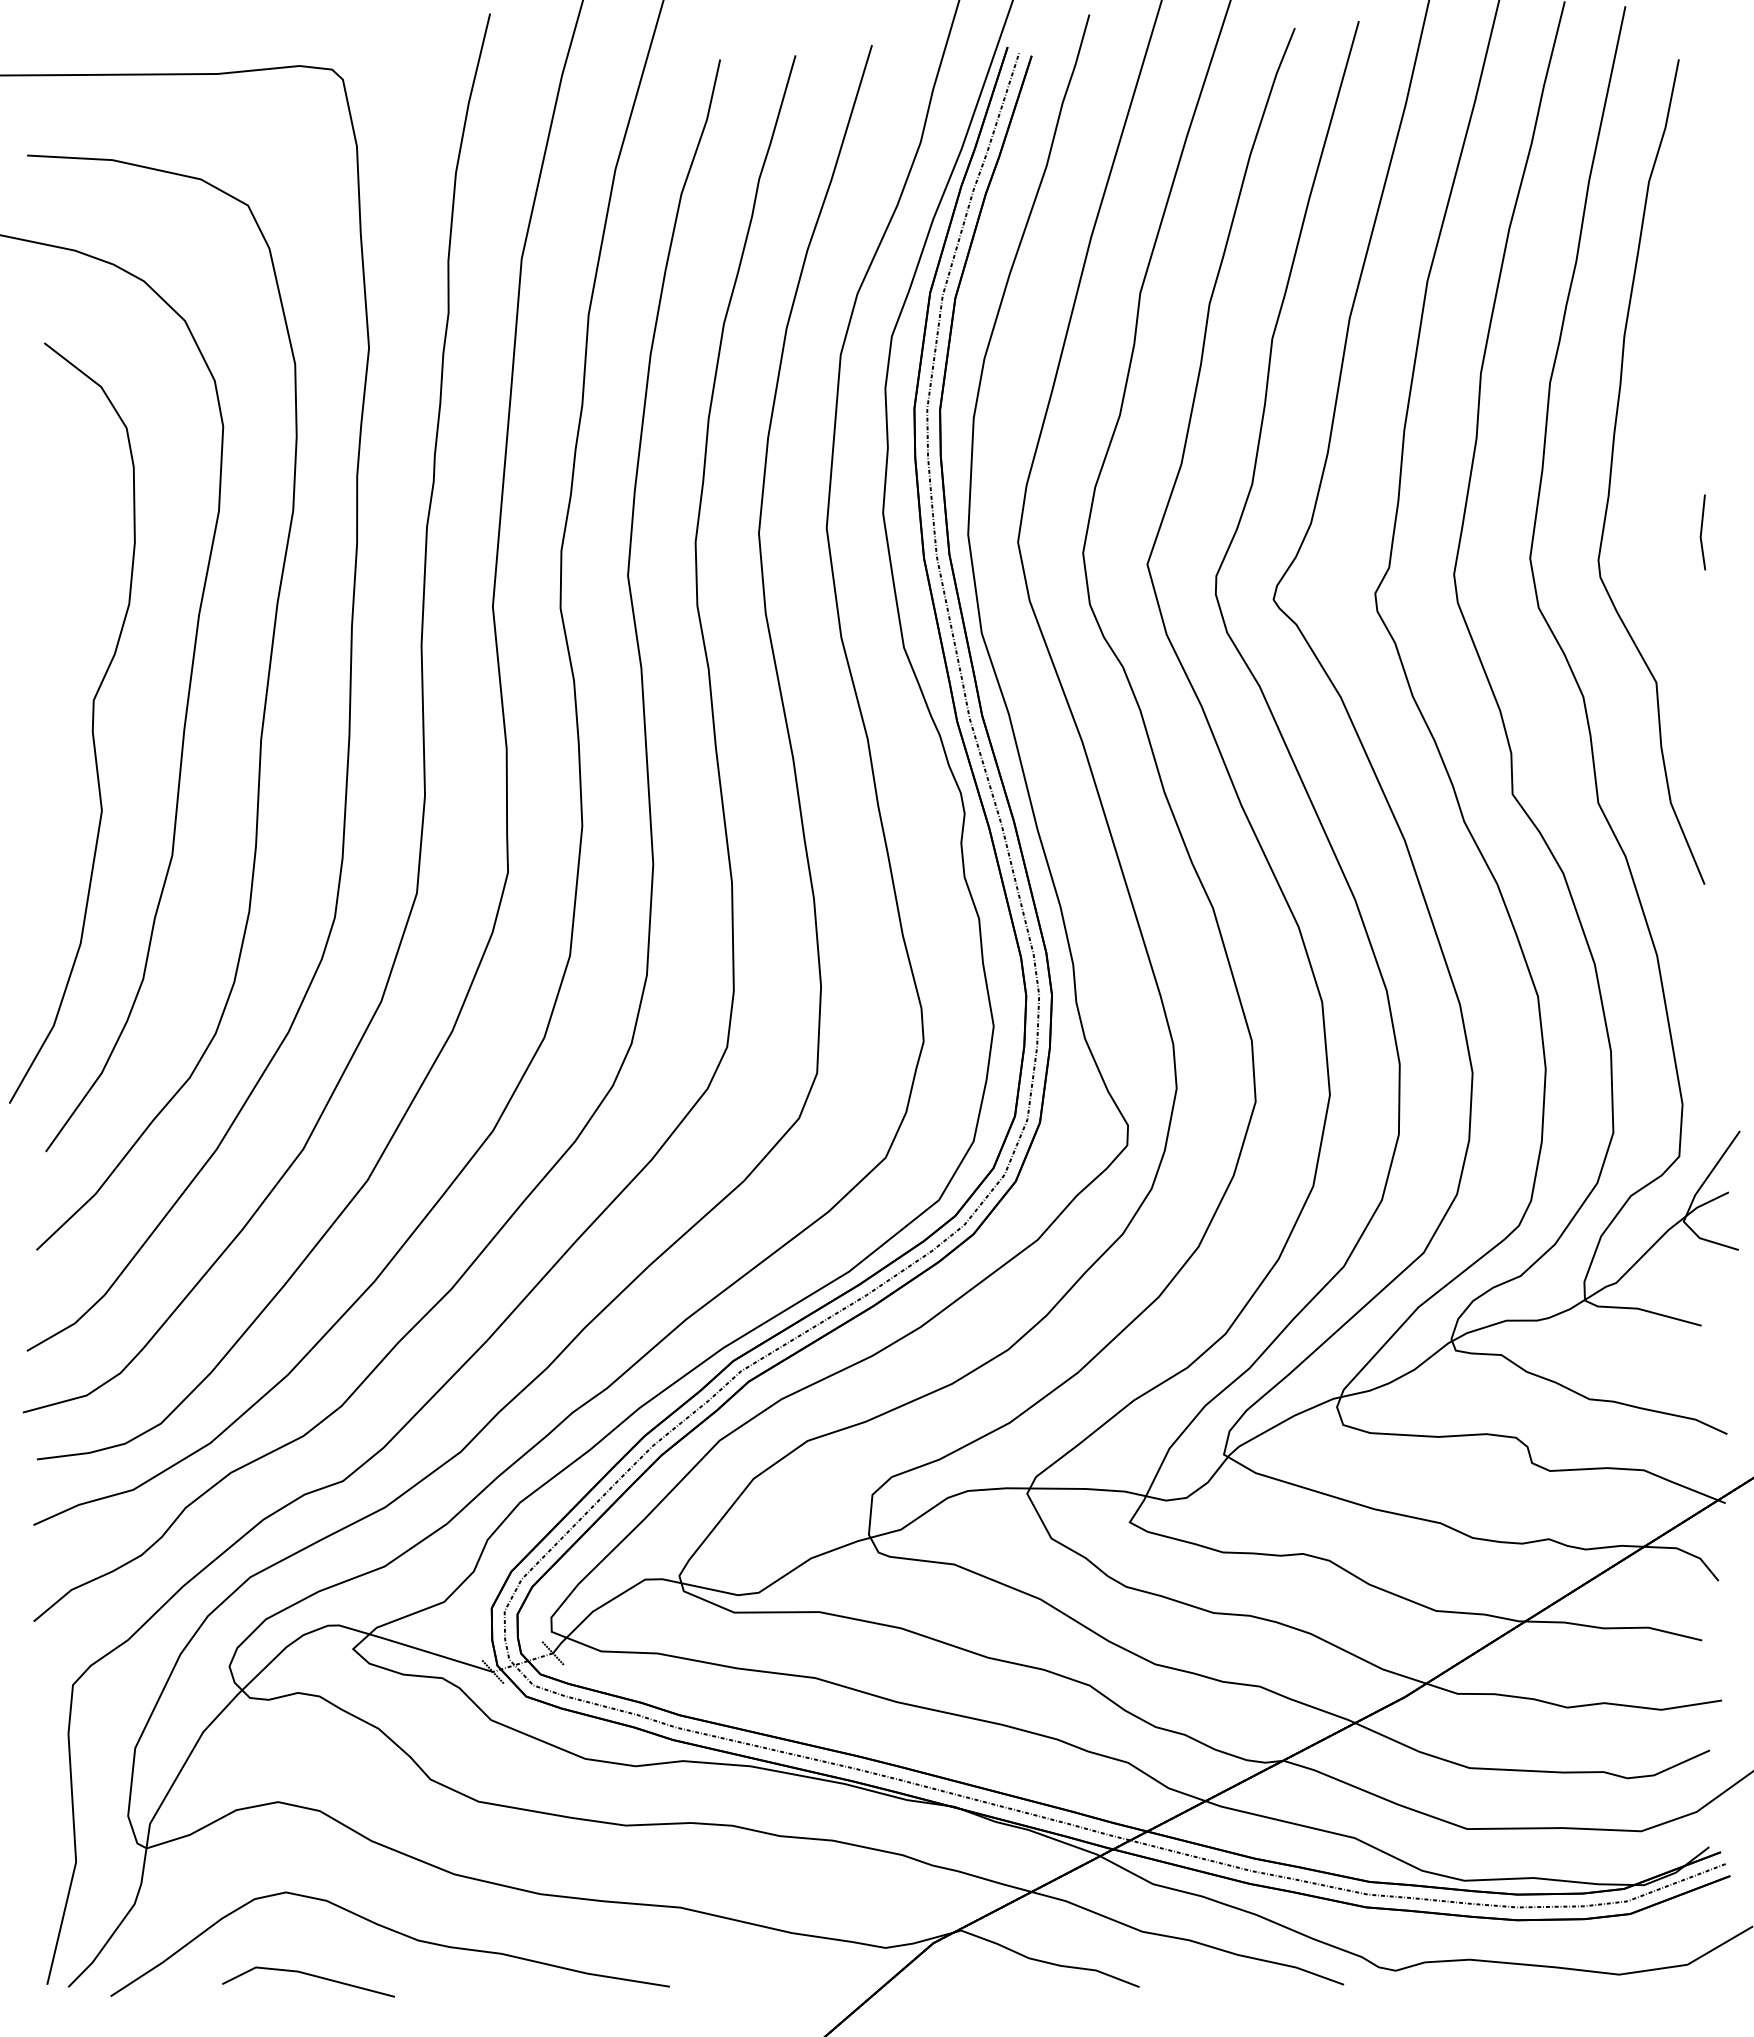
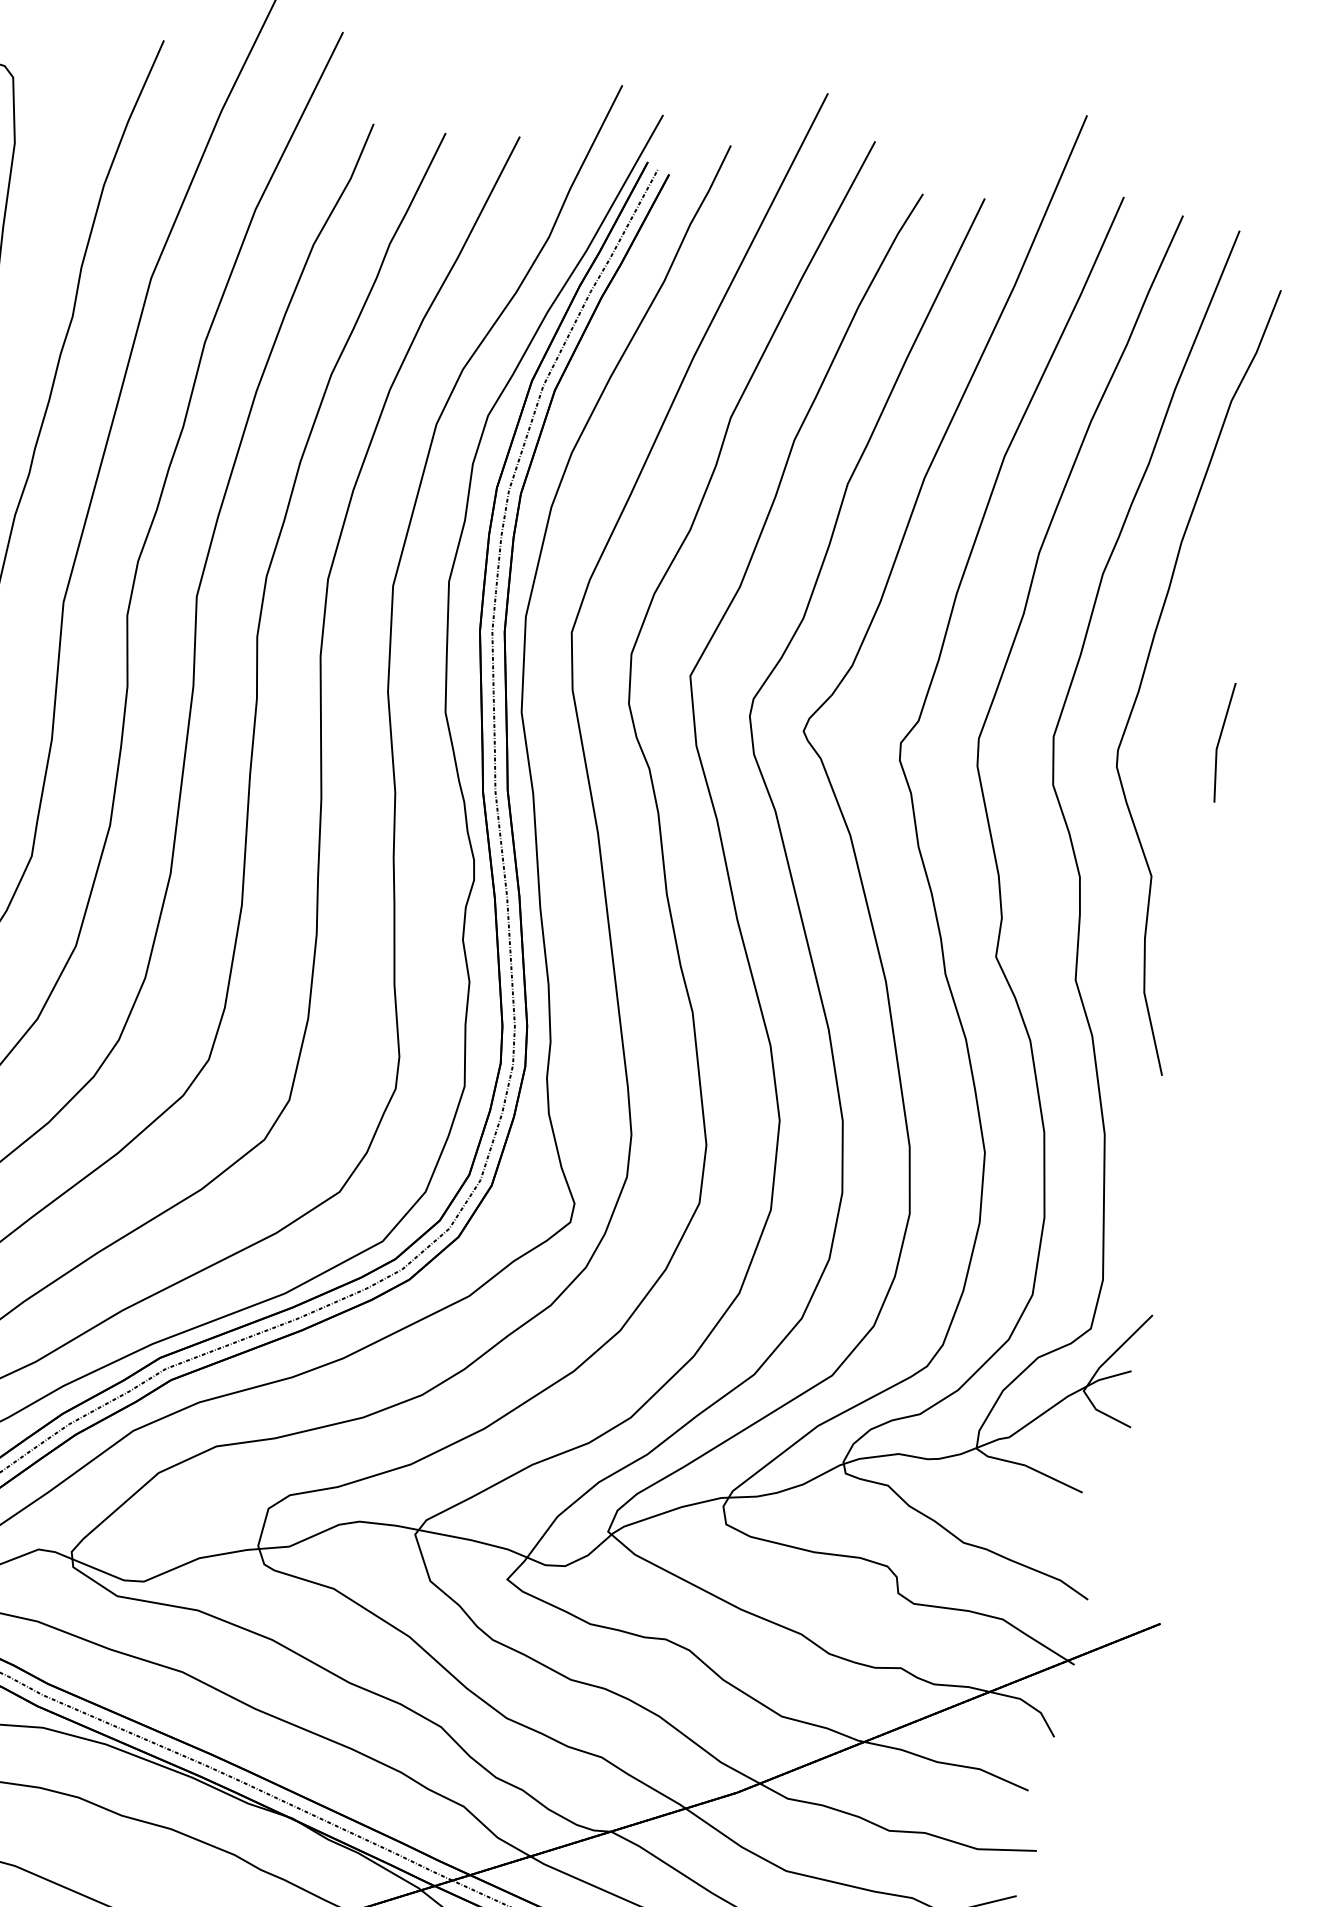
part: (1702, 532) -> (1221, 742), size x1.67

